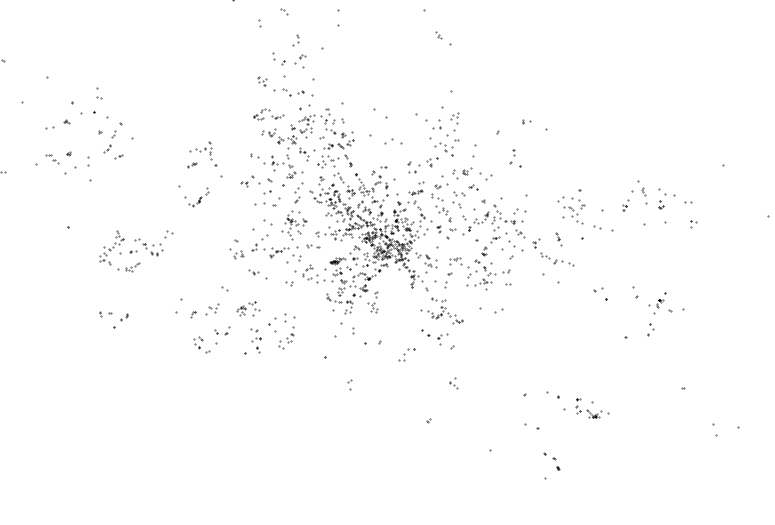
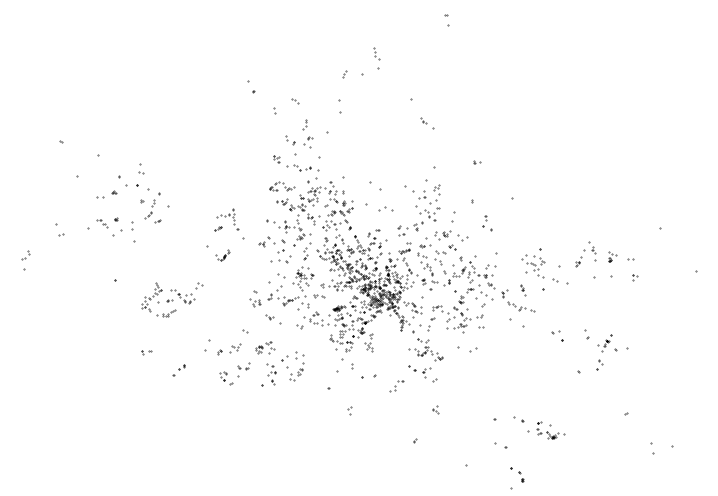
part: (526, 121) -> (477, 162), moved
part: (196, 196) -> (222, 254), size x0.7
part: (666, 198) -> (612, 256), size x0.6
part: (119, 321) -> (178, 370), moved

